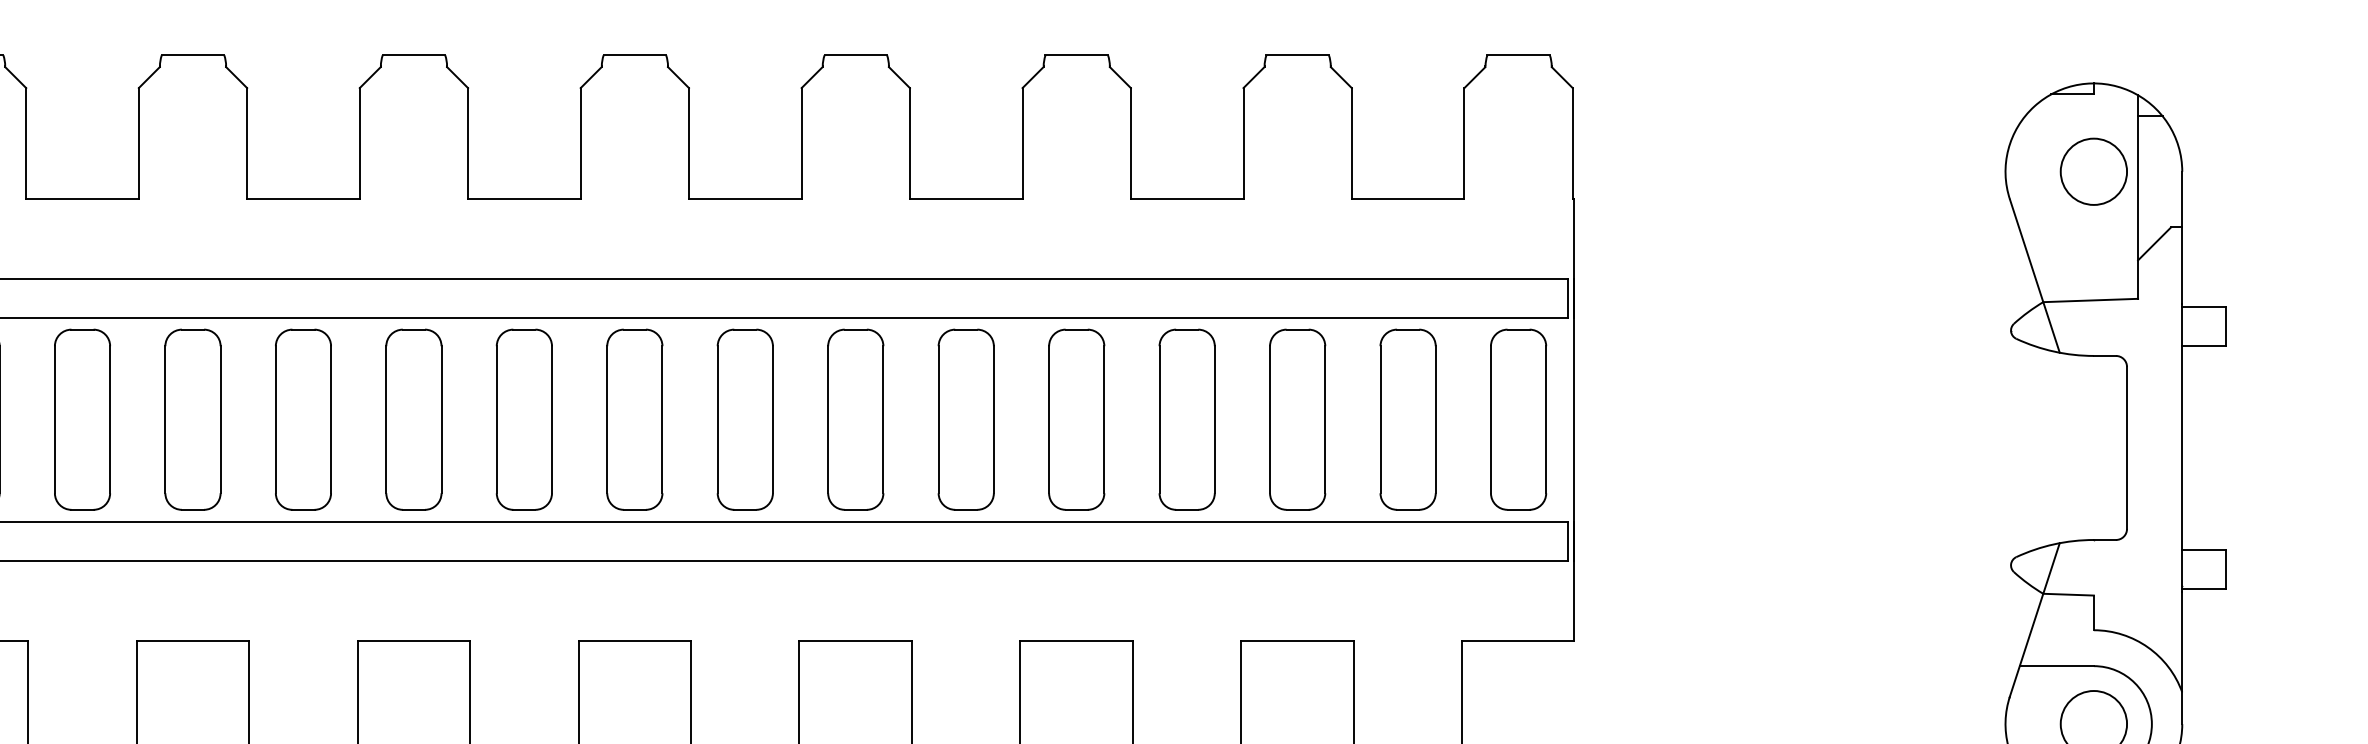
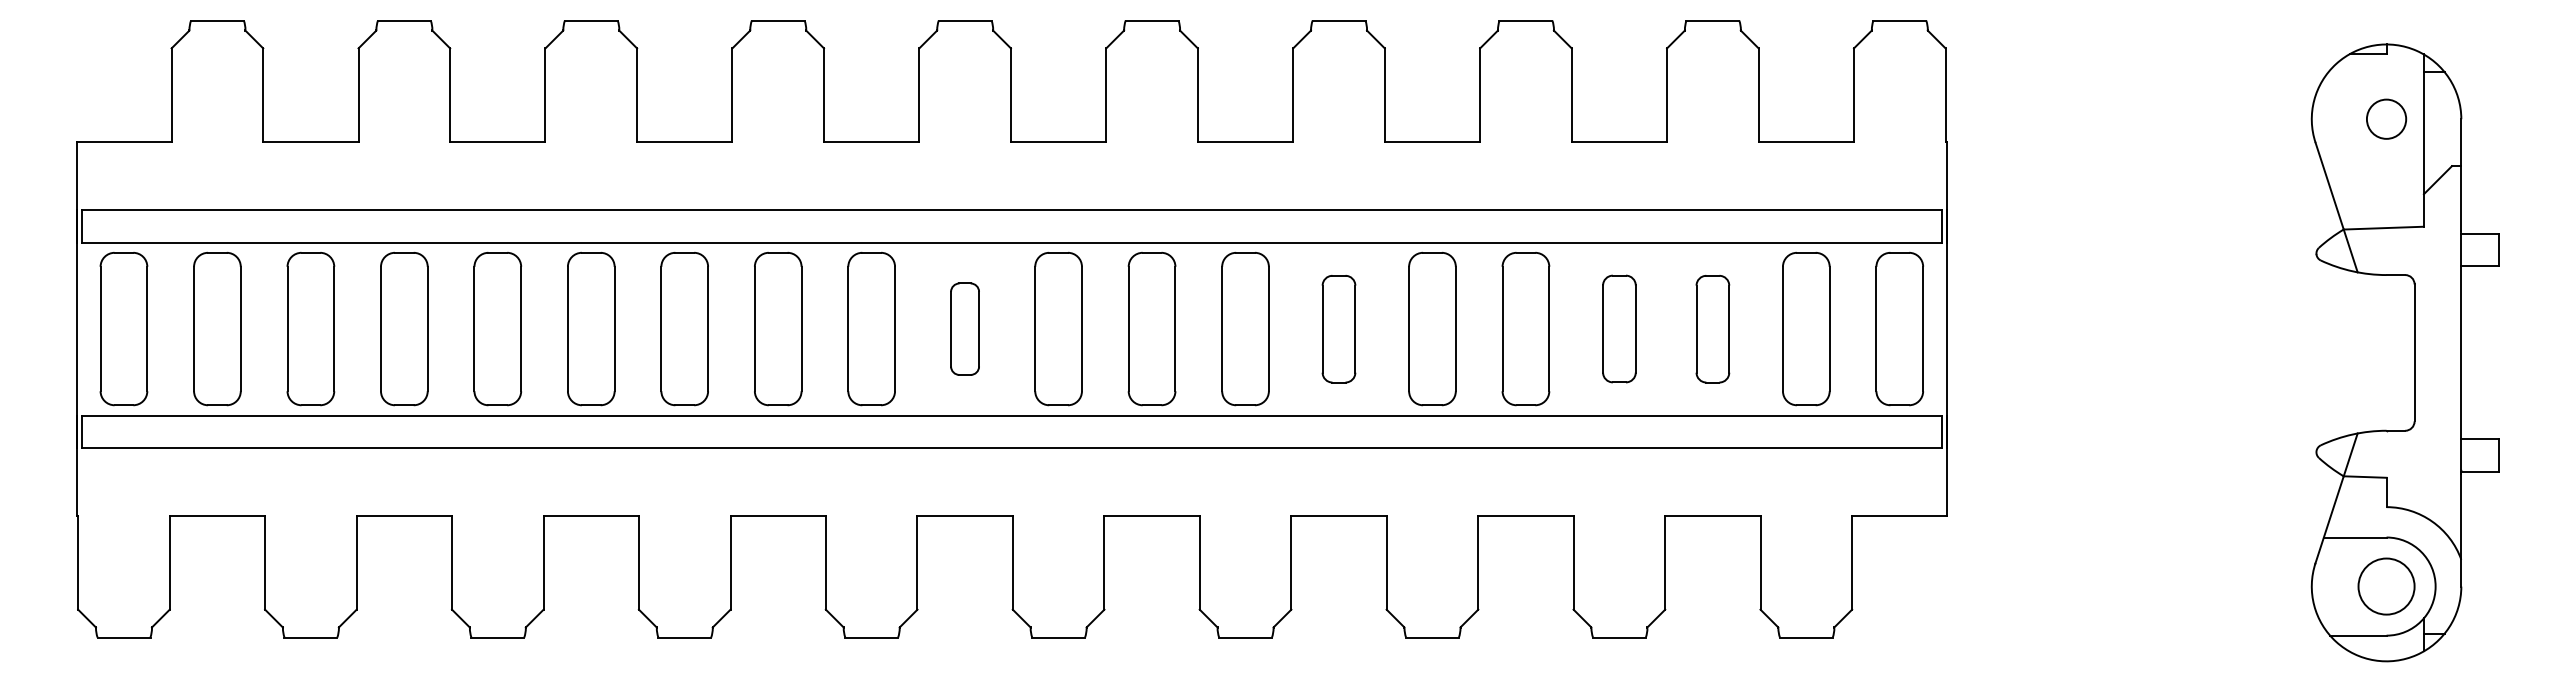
circle: (2093, 172) -> (2386, 119), size x0.7
part: (1187, 419) -> (1619, 328), size x0.7
part: (413, 420) -> (964, 329), size x0.6
part: (855, 420) -> (1338, 329), size x0.7
part: (1297, 420) -> (1712, 329), size x0.7

